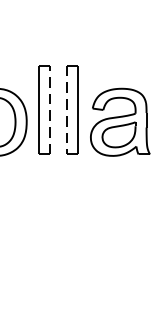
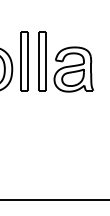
line: (49, 110) -> (27, 61), dashed -> solid
line: (66, 111) -> (38, 62), dashed -> solid

